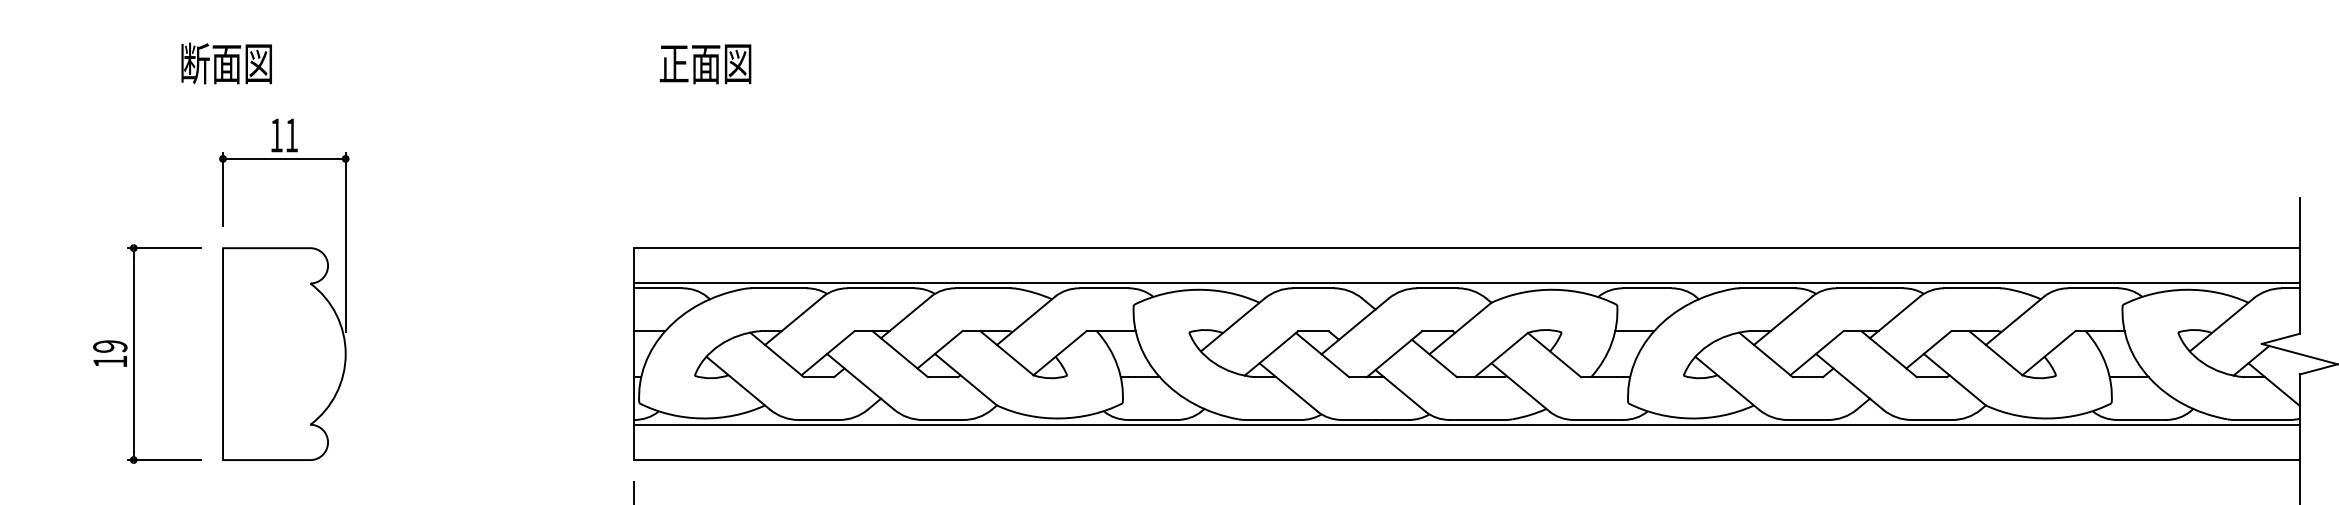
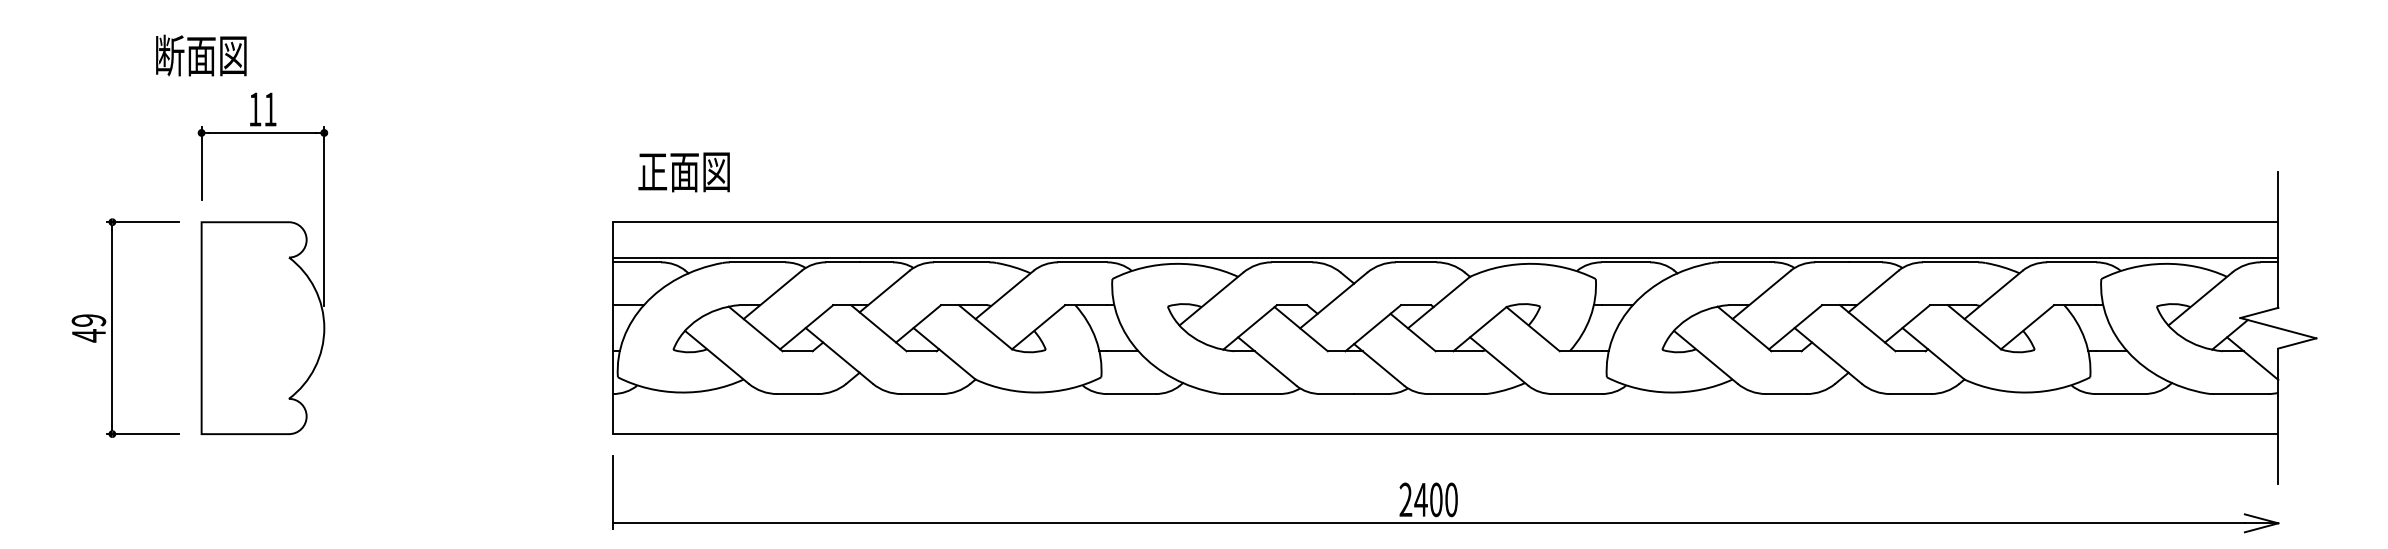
text: (226, 63) -> (201, 55), moved
text: (704, 64) -> (683, 172), moved
text: (109, 361) -> (88, 335), 19 -> 49
line: (1466, 424) -> (1445, 398), removed

